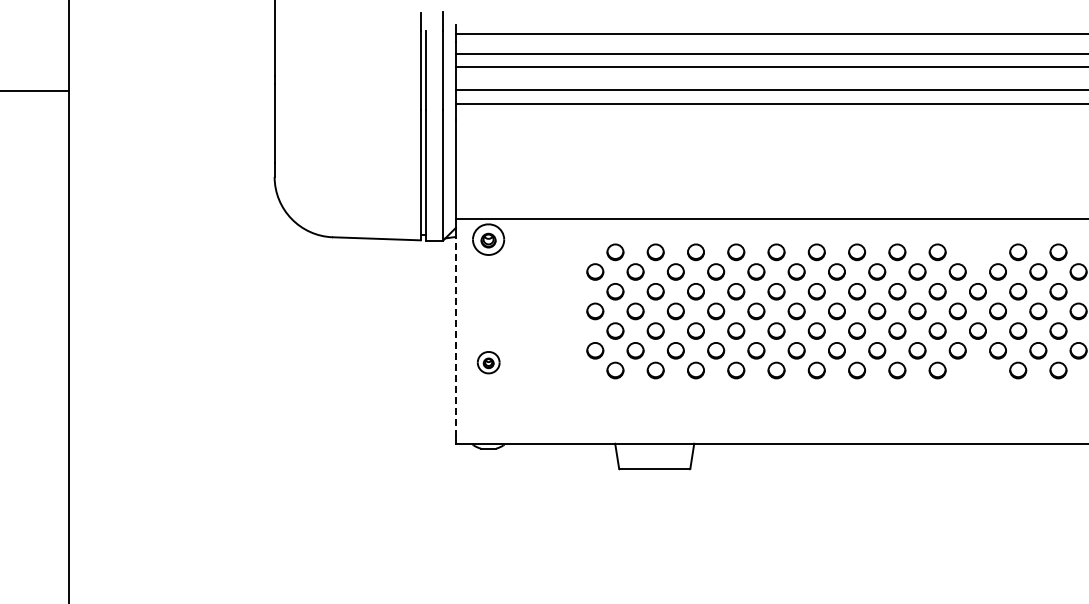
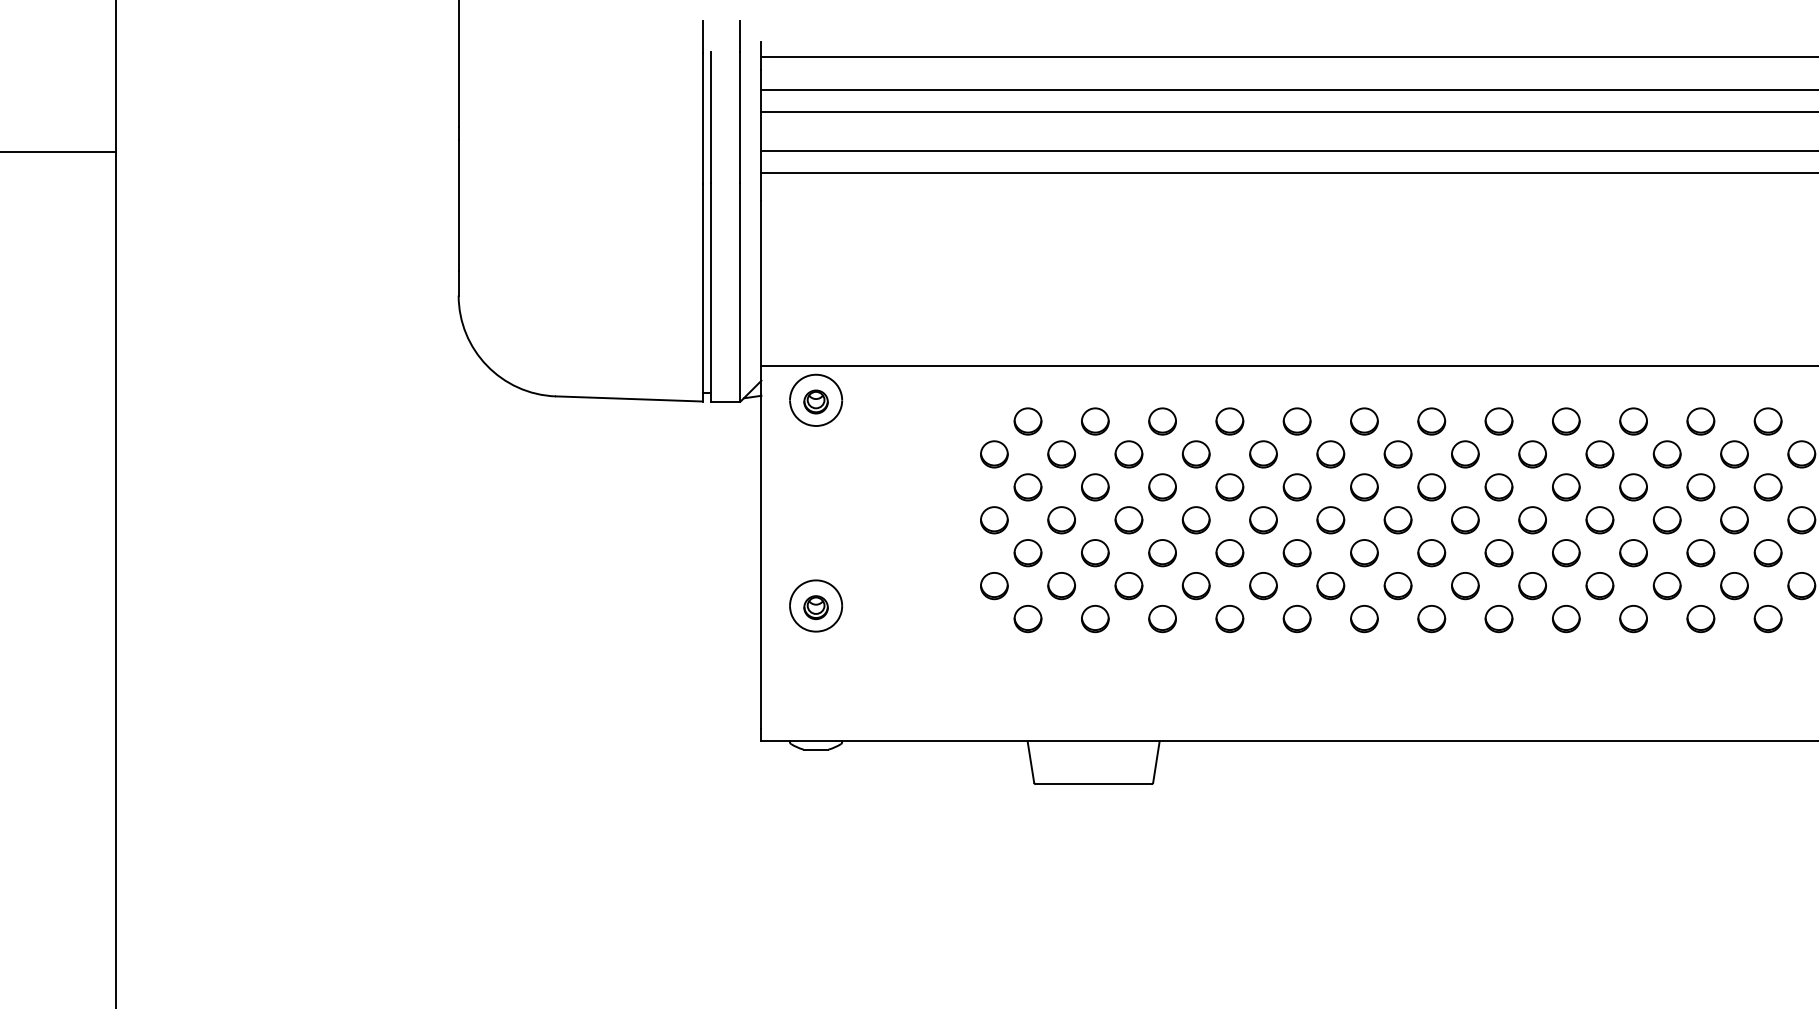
part: (977, 252) -> (1632, 421), added
line: (455, 336) -> (760, 562), dashed -> solid
part: (488, 362) -> (815, 605), size x1.43
part: (977, 370) -> (1632, 618), added

